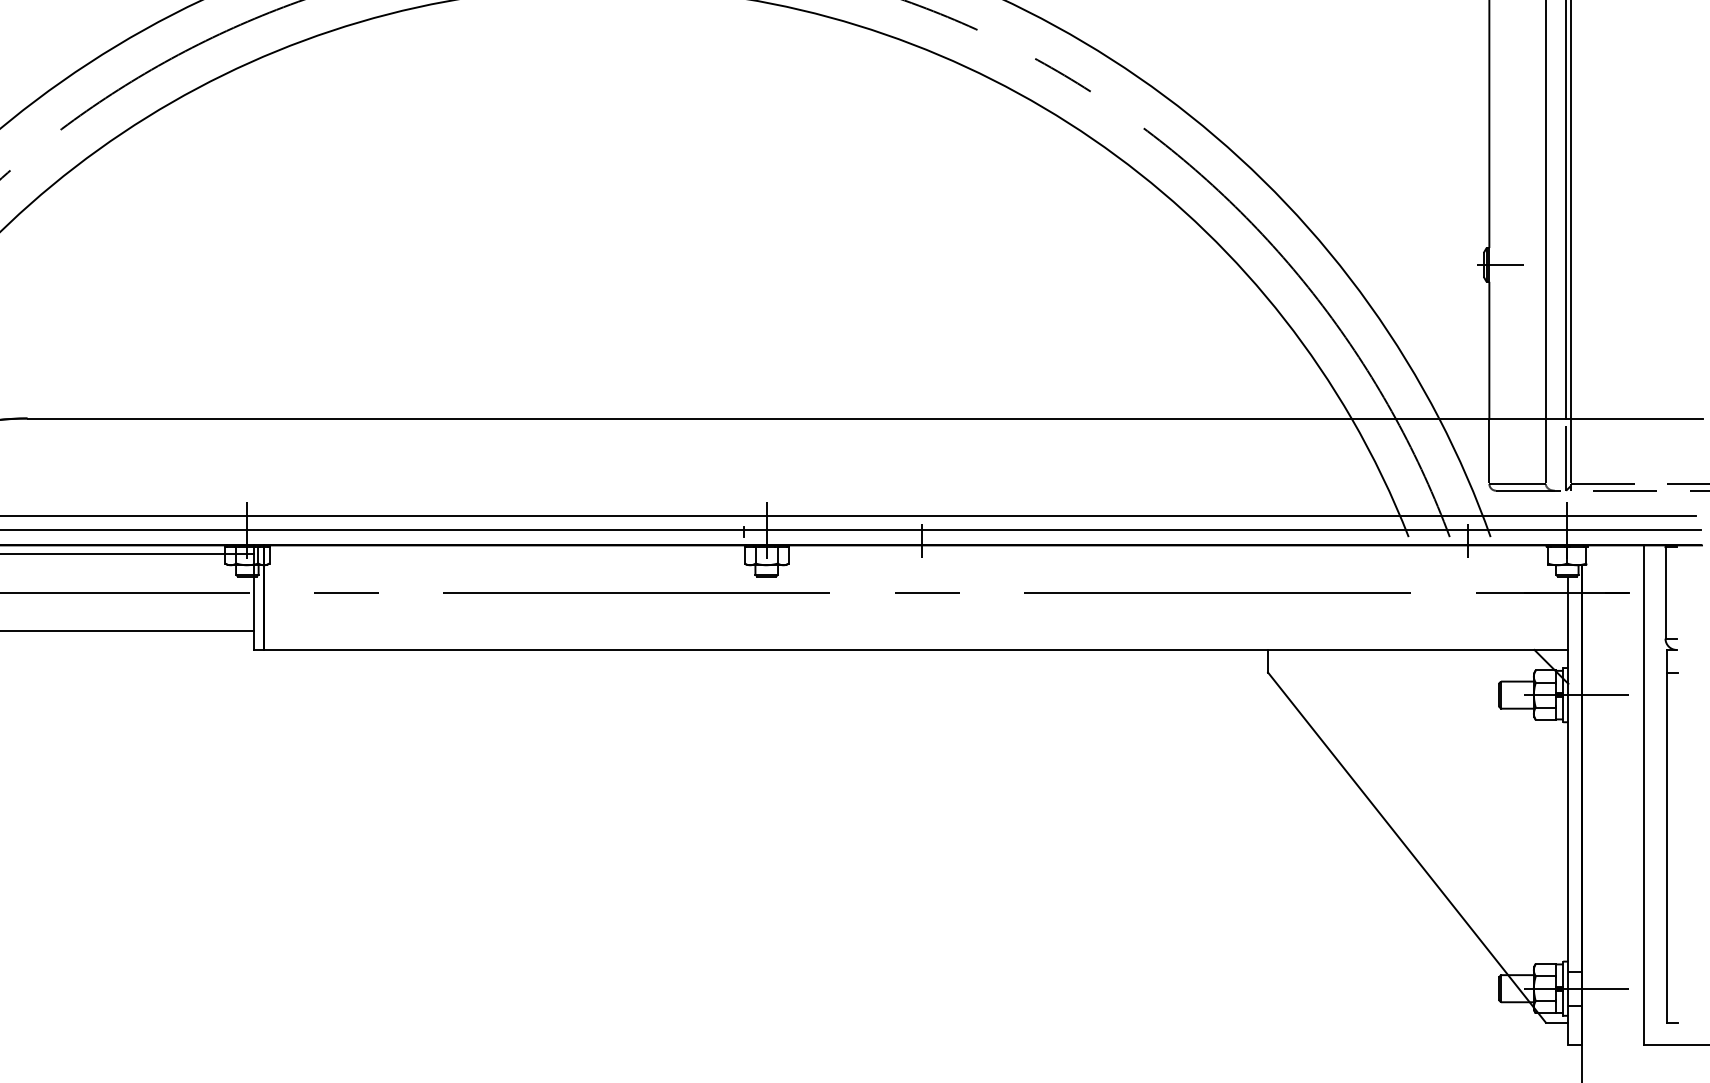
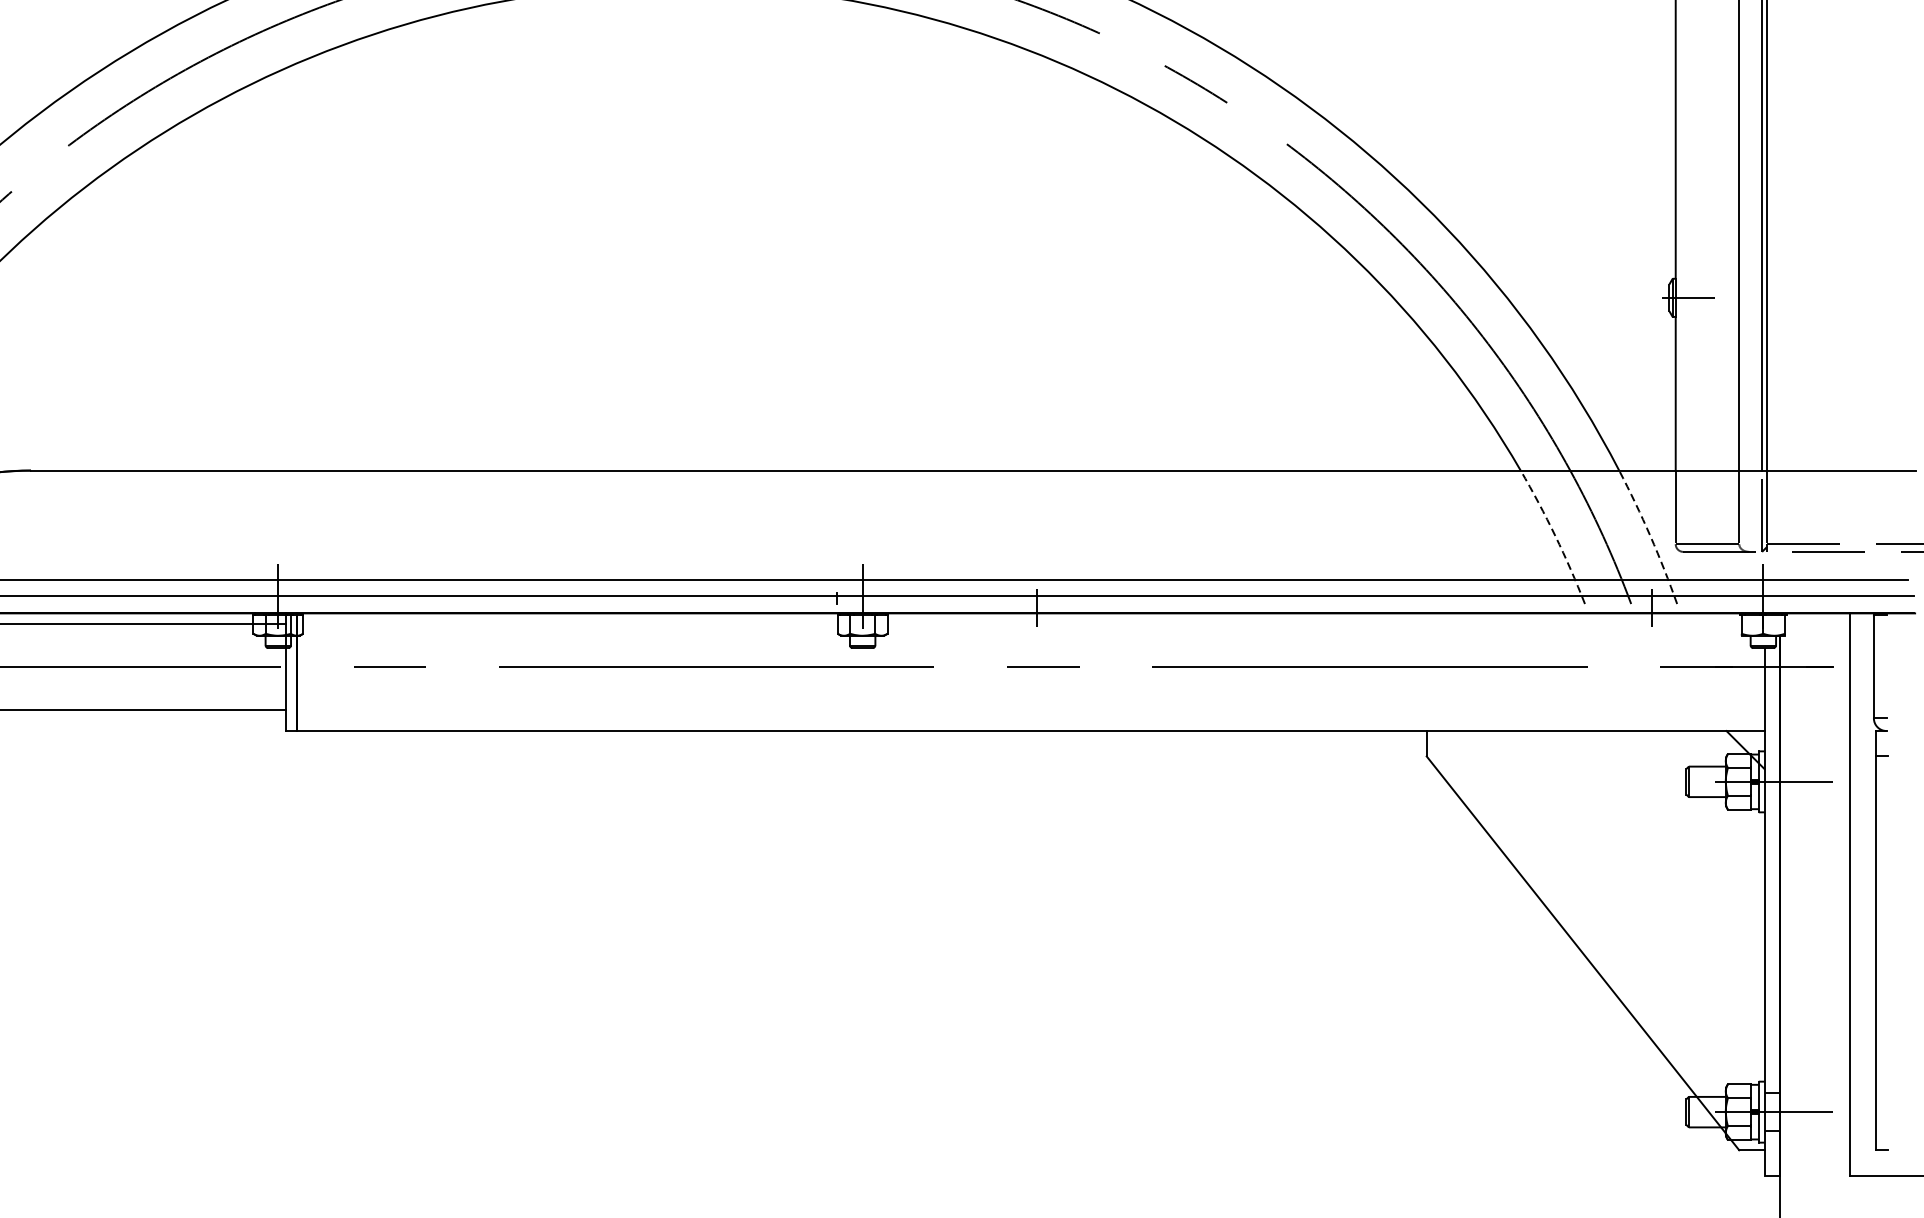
arc: (1382, 476) -> (1555, 535), solid -> dashed
arc: (1466, 476) -> (1649, 535), solid -> dashed

